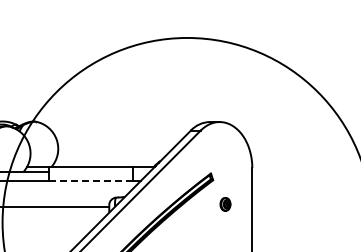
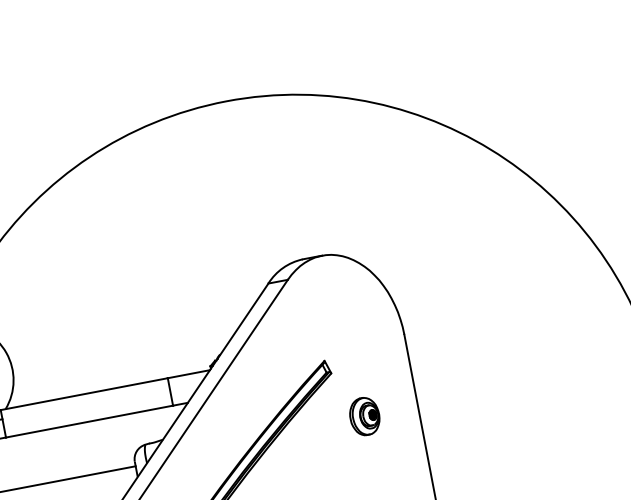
line: (91, 181) -> (90, 421), dashed -> solid
part: (225, 204) -> (364, 416), size x1.43

